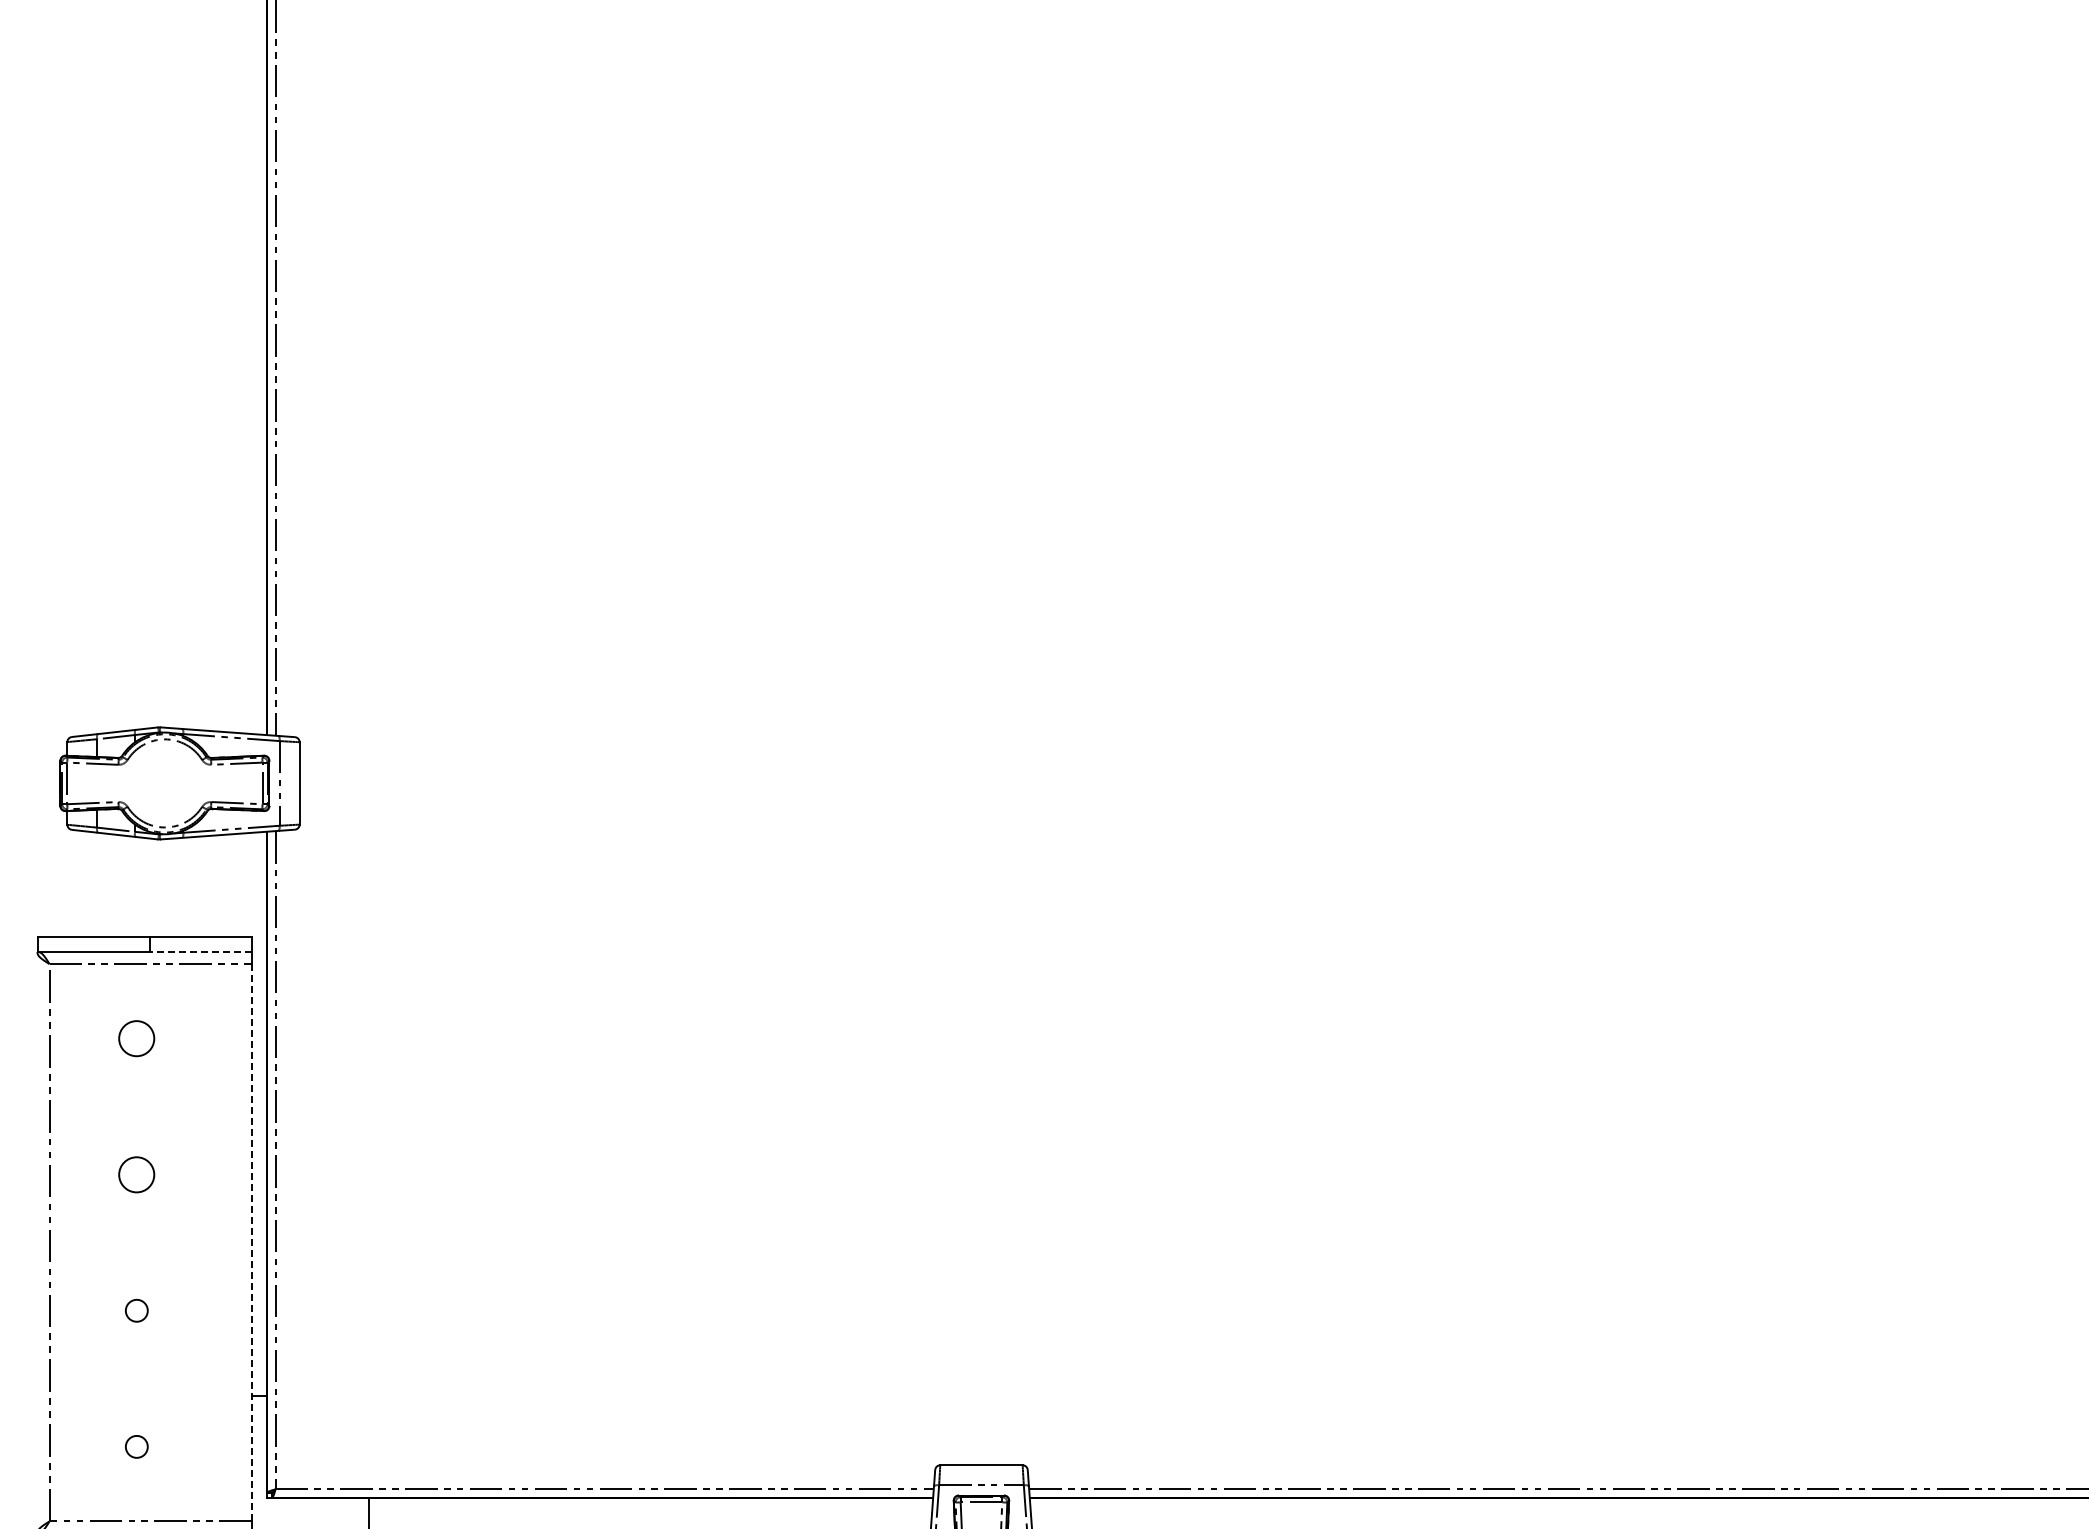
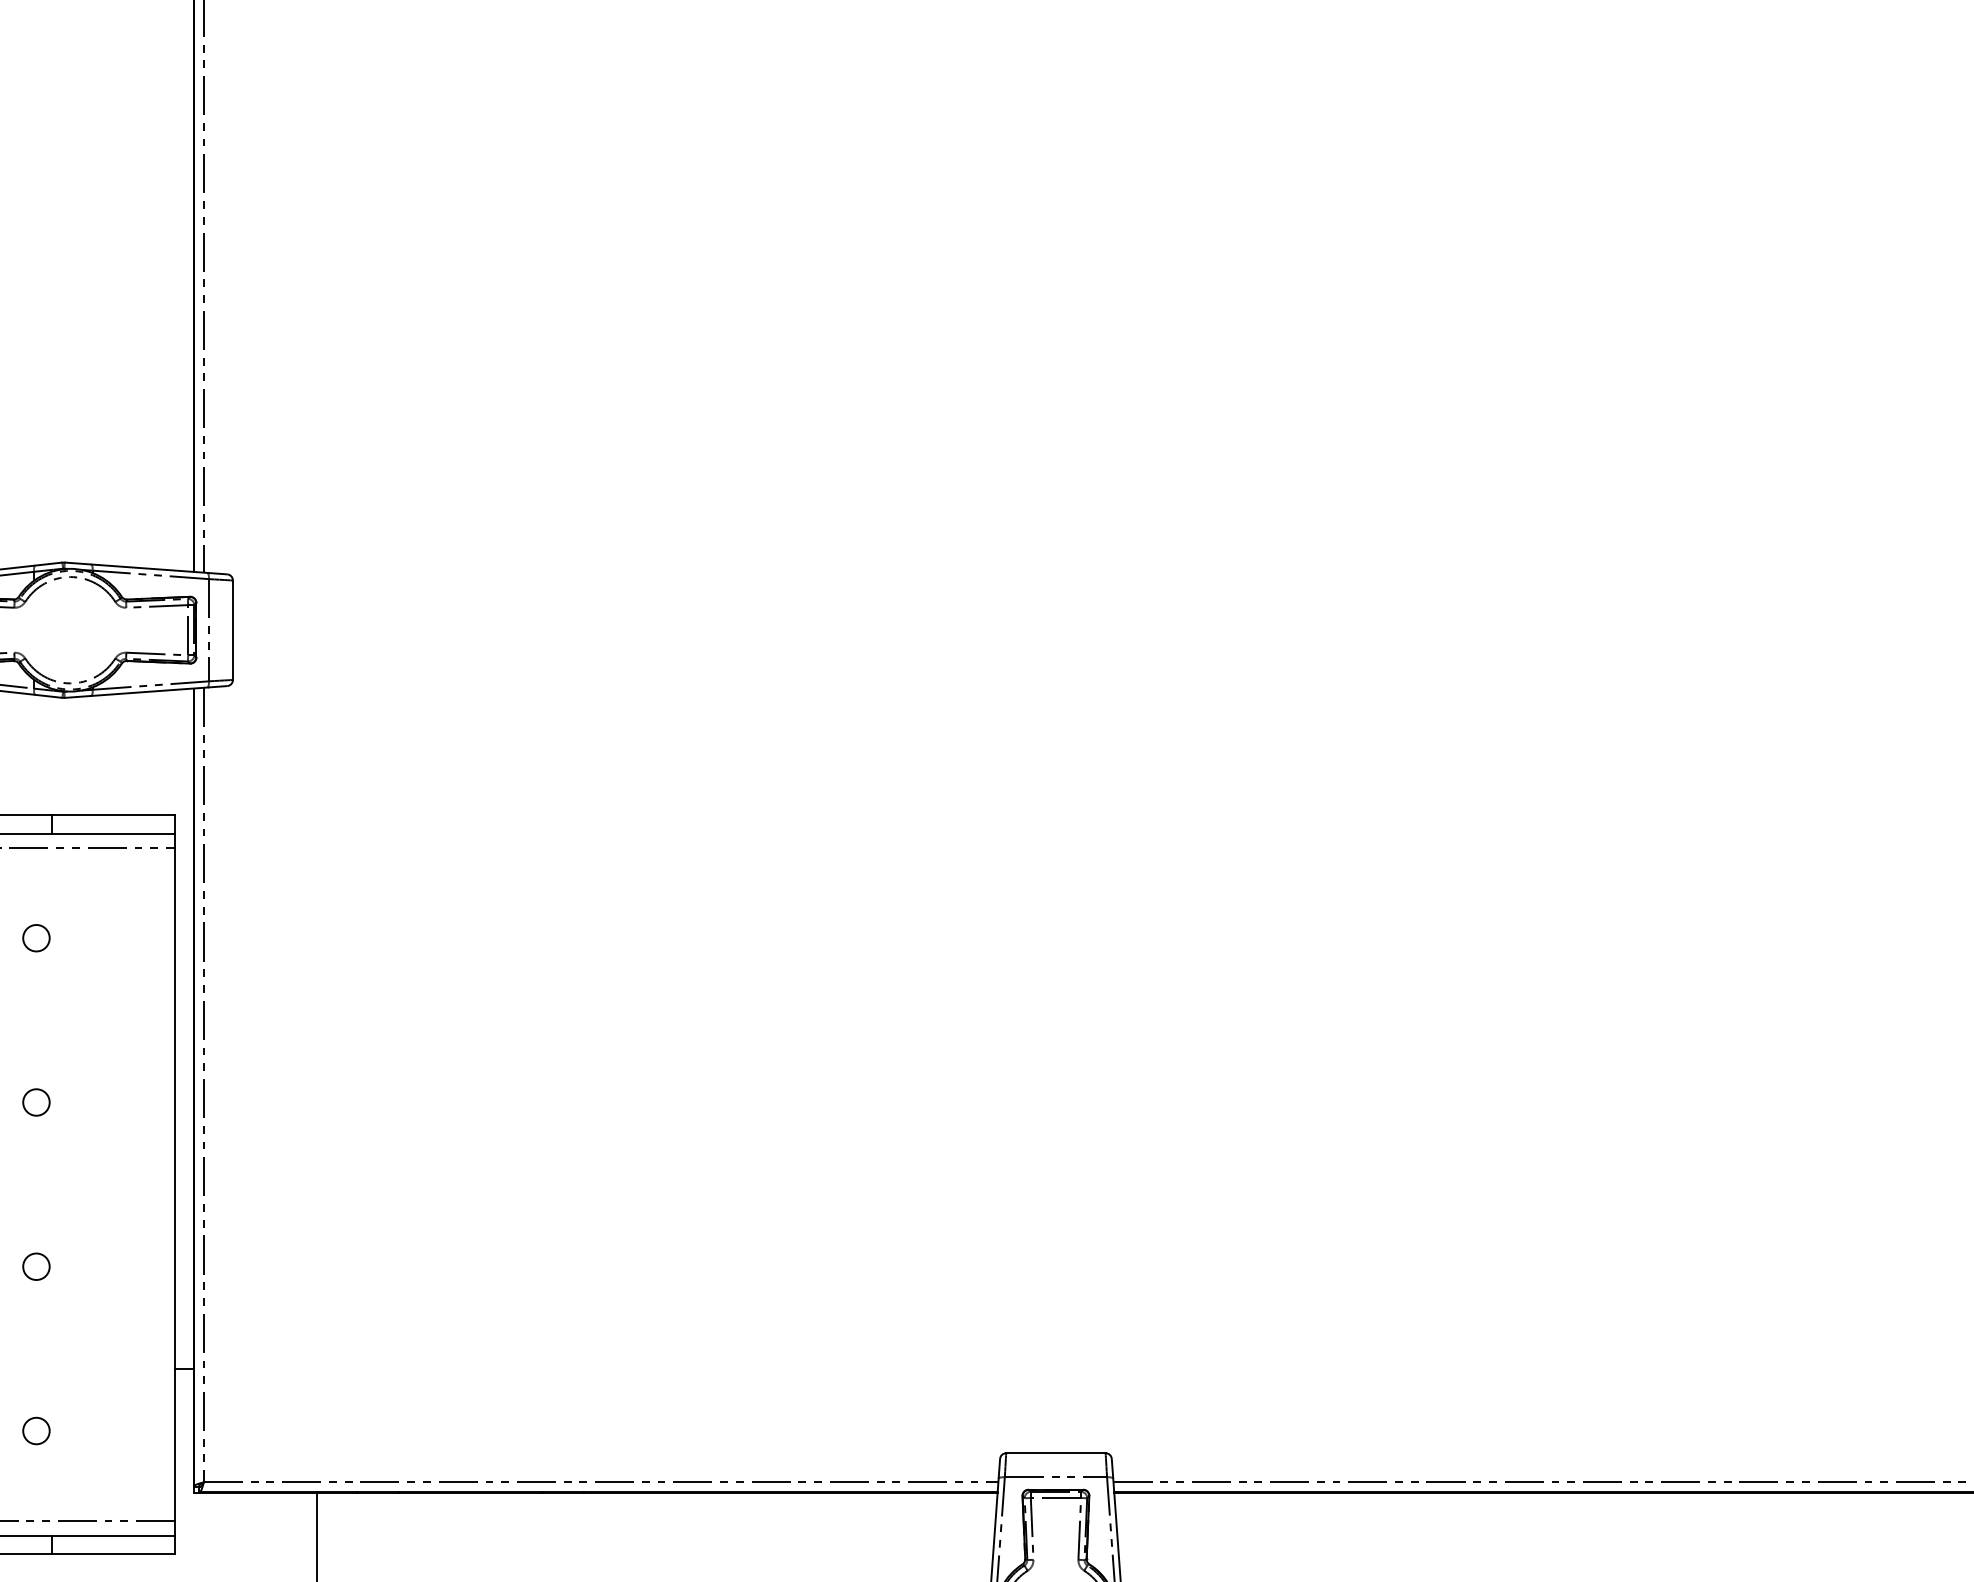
line: (200, 951) -> (113, 833), dashed -> solid
circle: (136, 1038) -> (36, 938), size x0.62
circle: (136, 1174) -> (36, 1102), size x0.62
line: (251, 1242) -> (174, 1184), dashed -> solid

